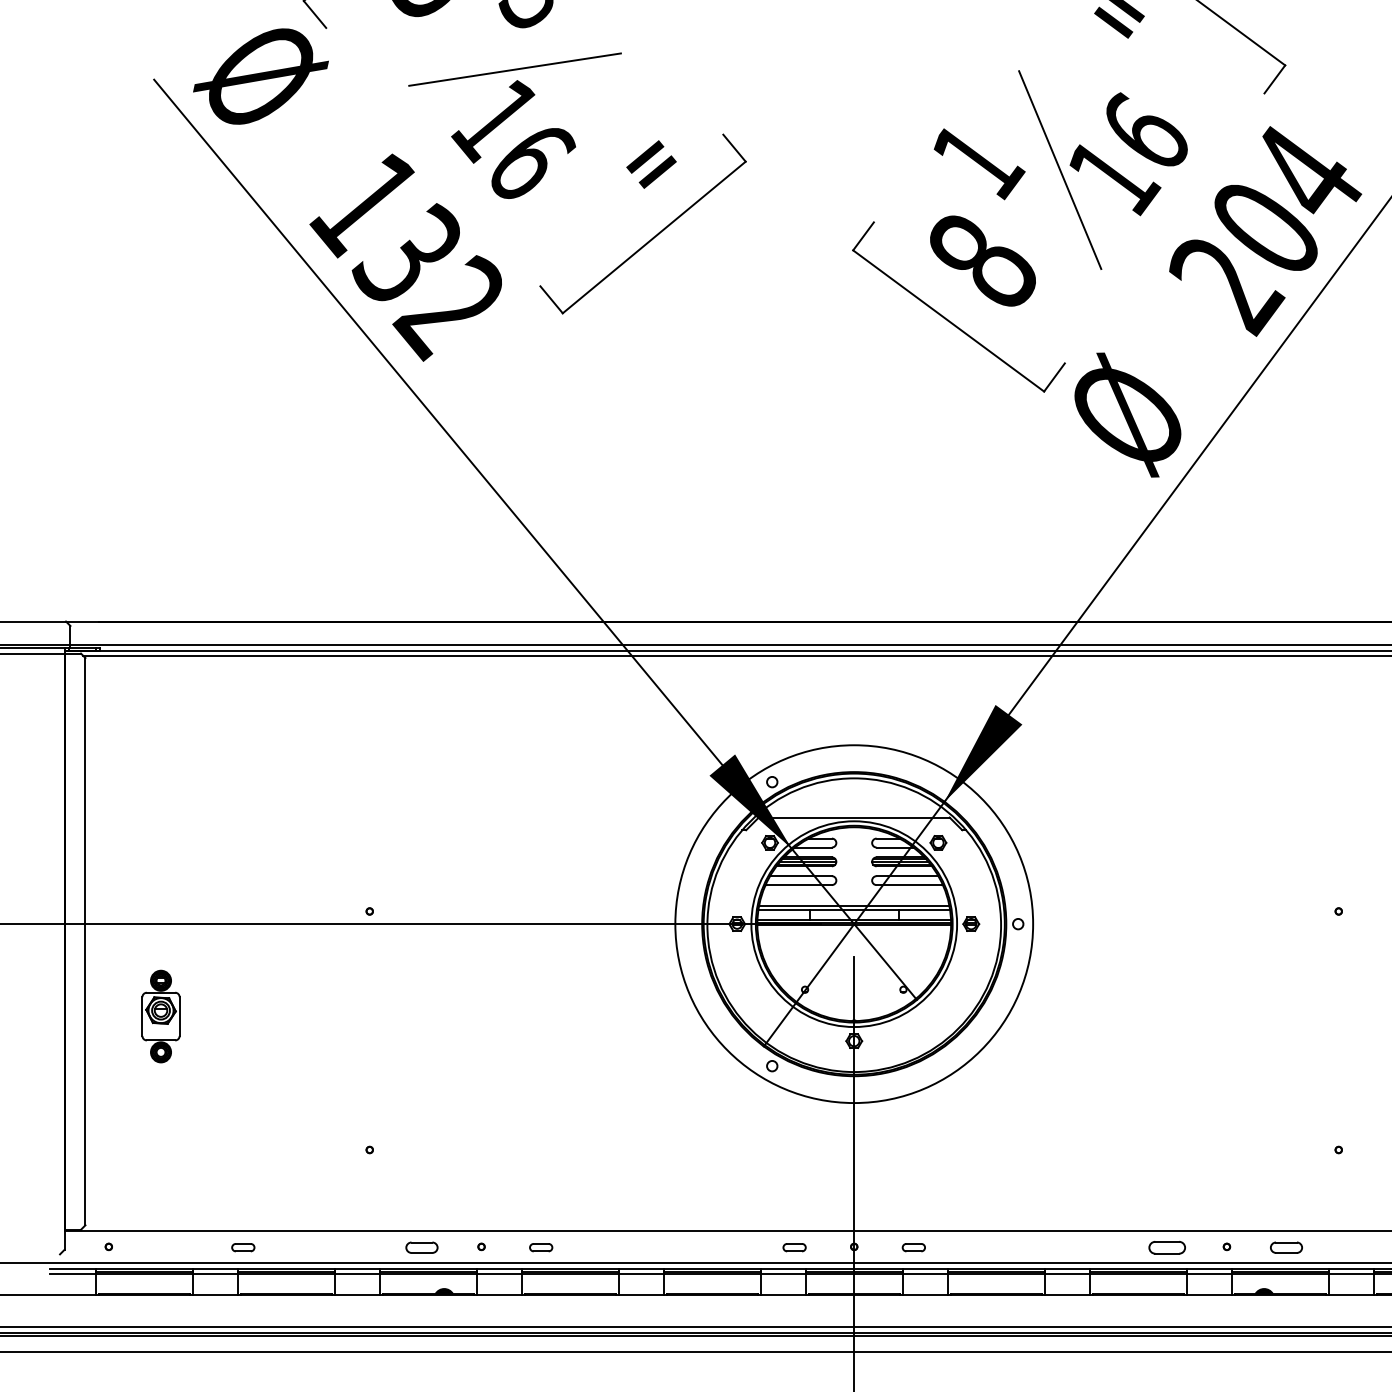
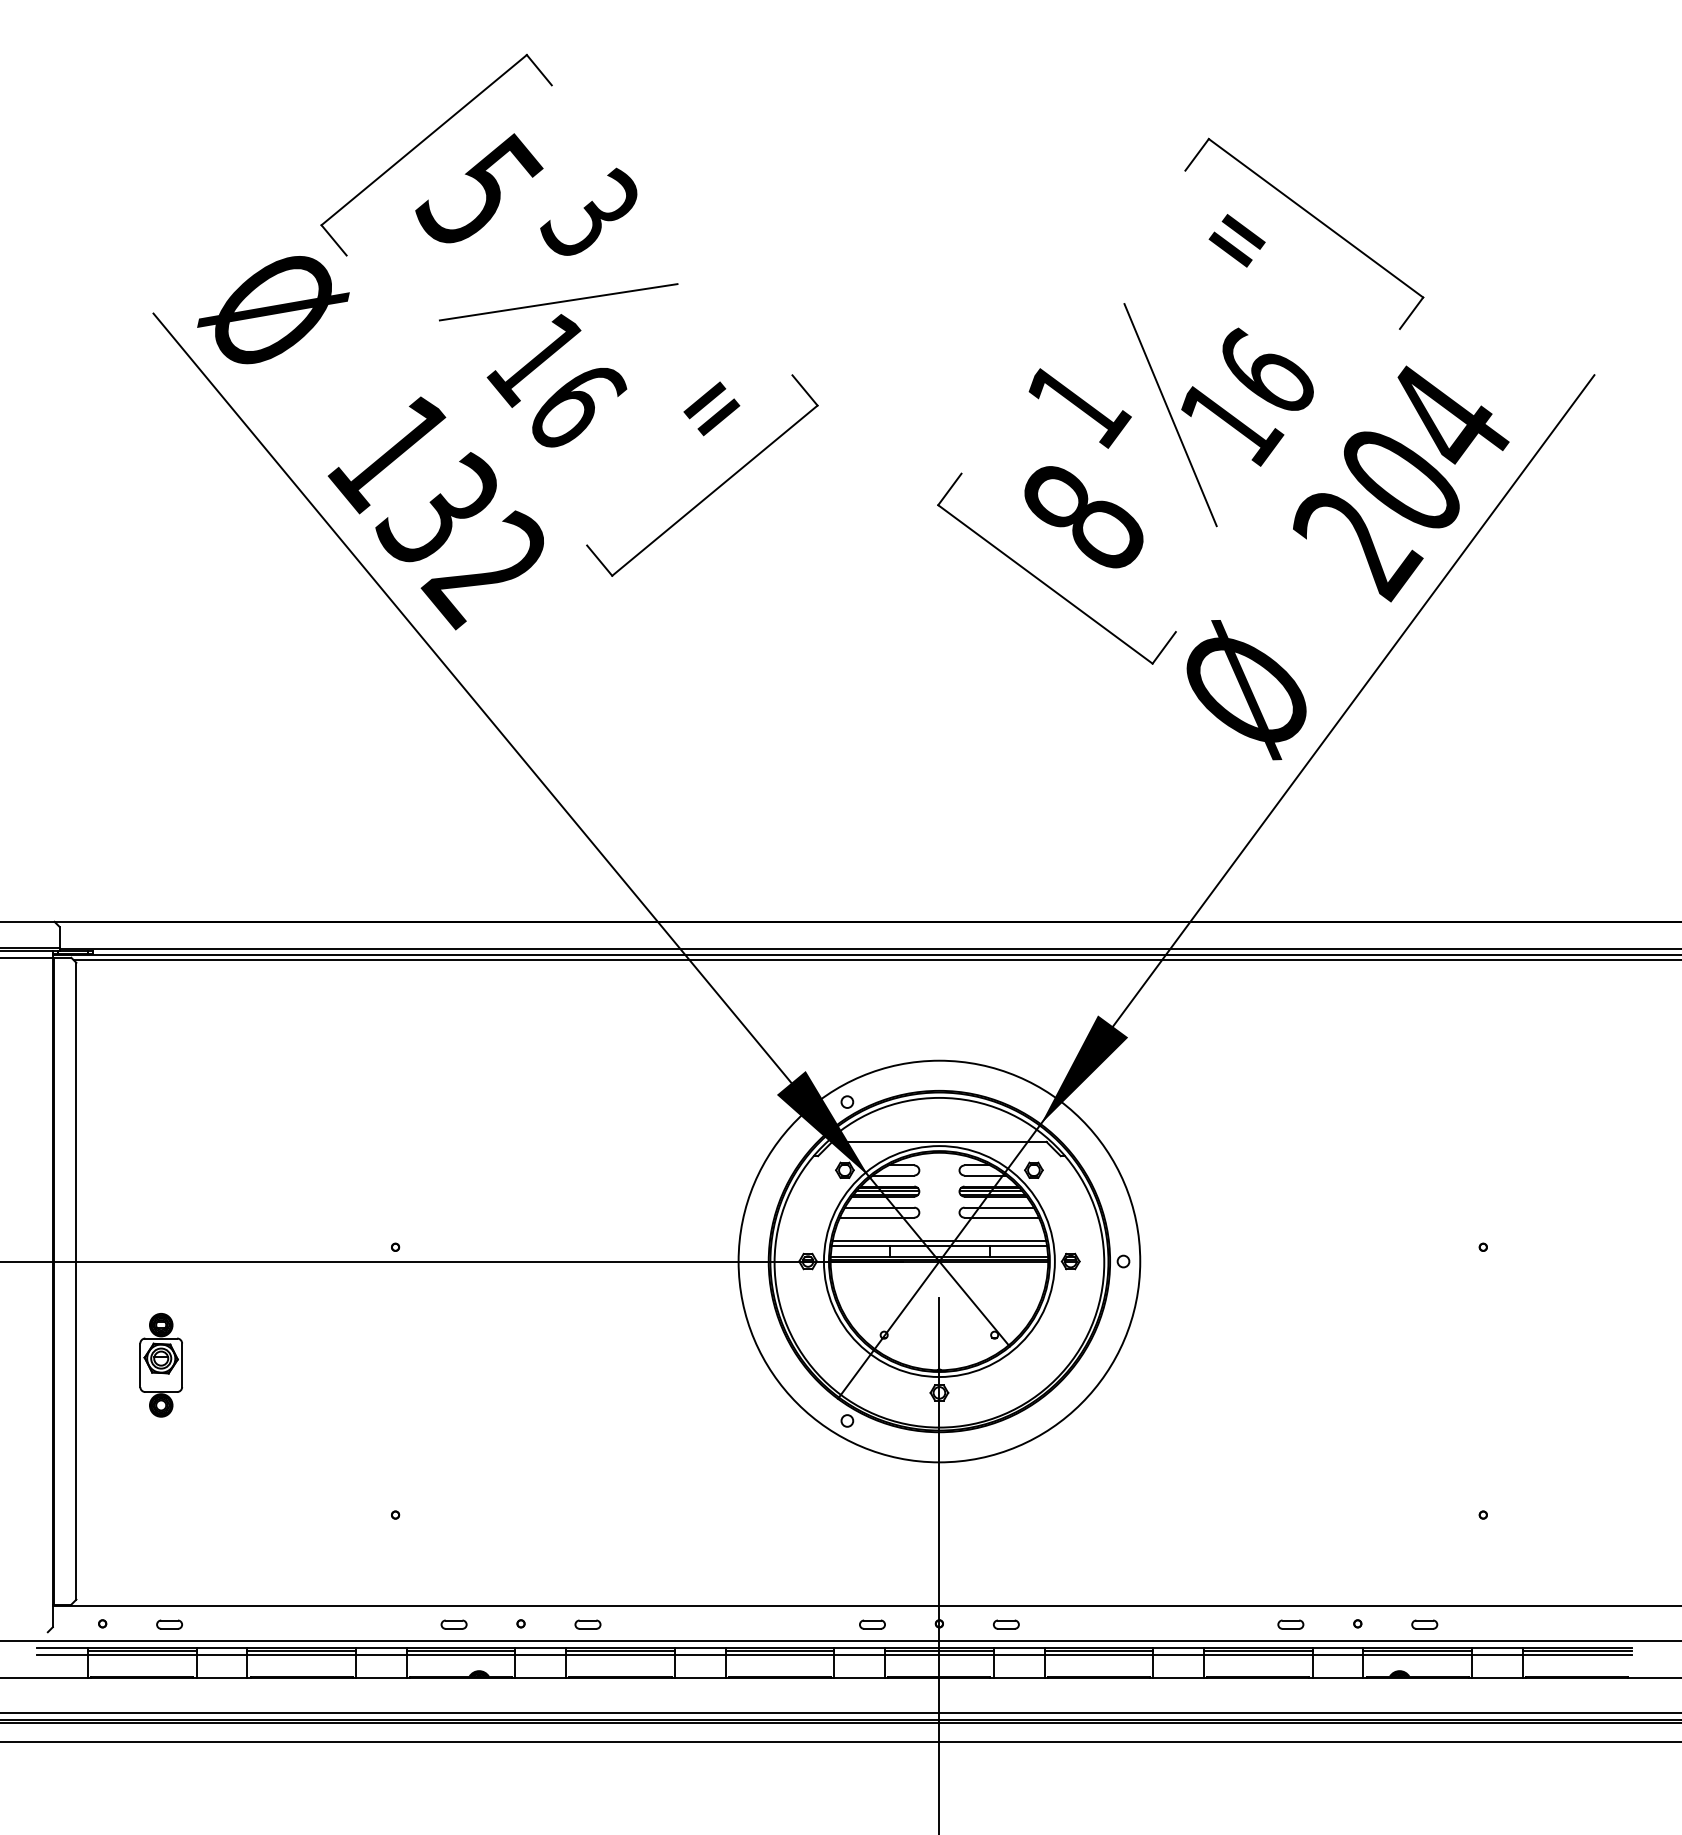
part: (243, 1247) -> (169, 1624), moved
part: (421, 1247) -> (453, 1624), size x0.71
part: (1166, 1247) -> (1290, 1624), size x0.62
part: (1286, 1247) -> (1424, 1624), size x0.71

